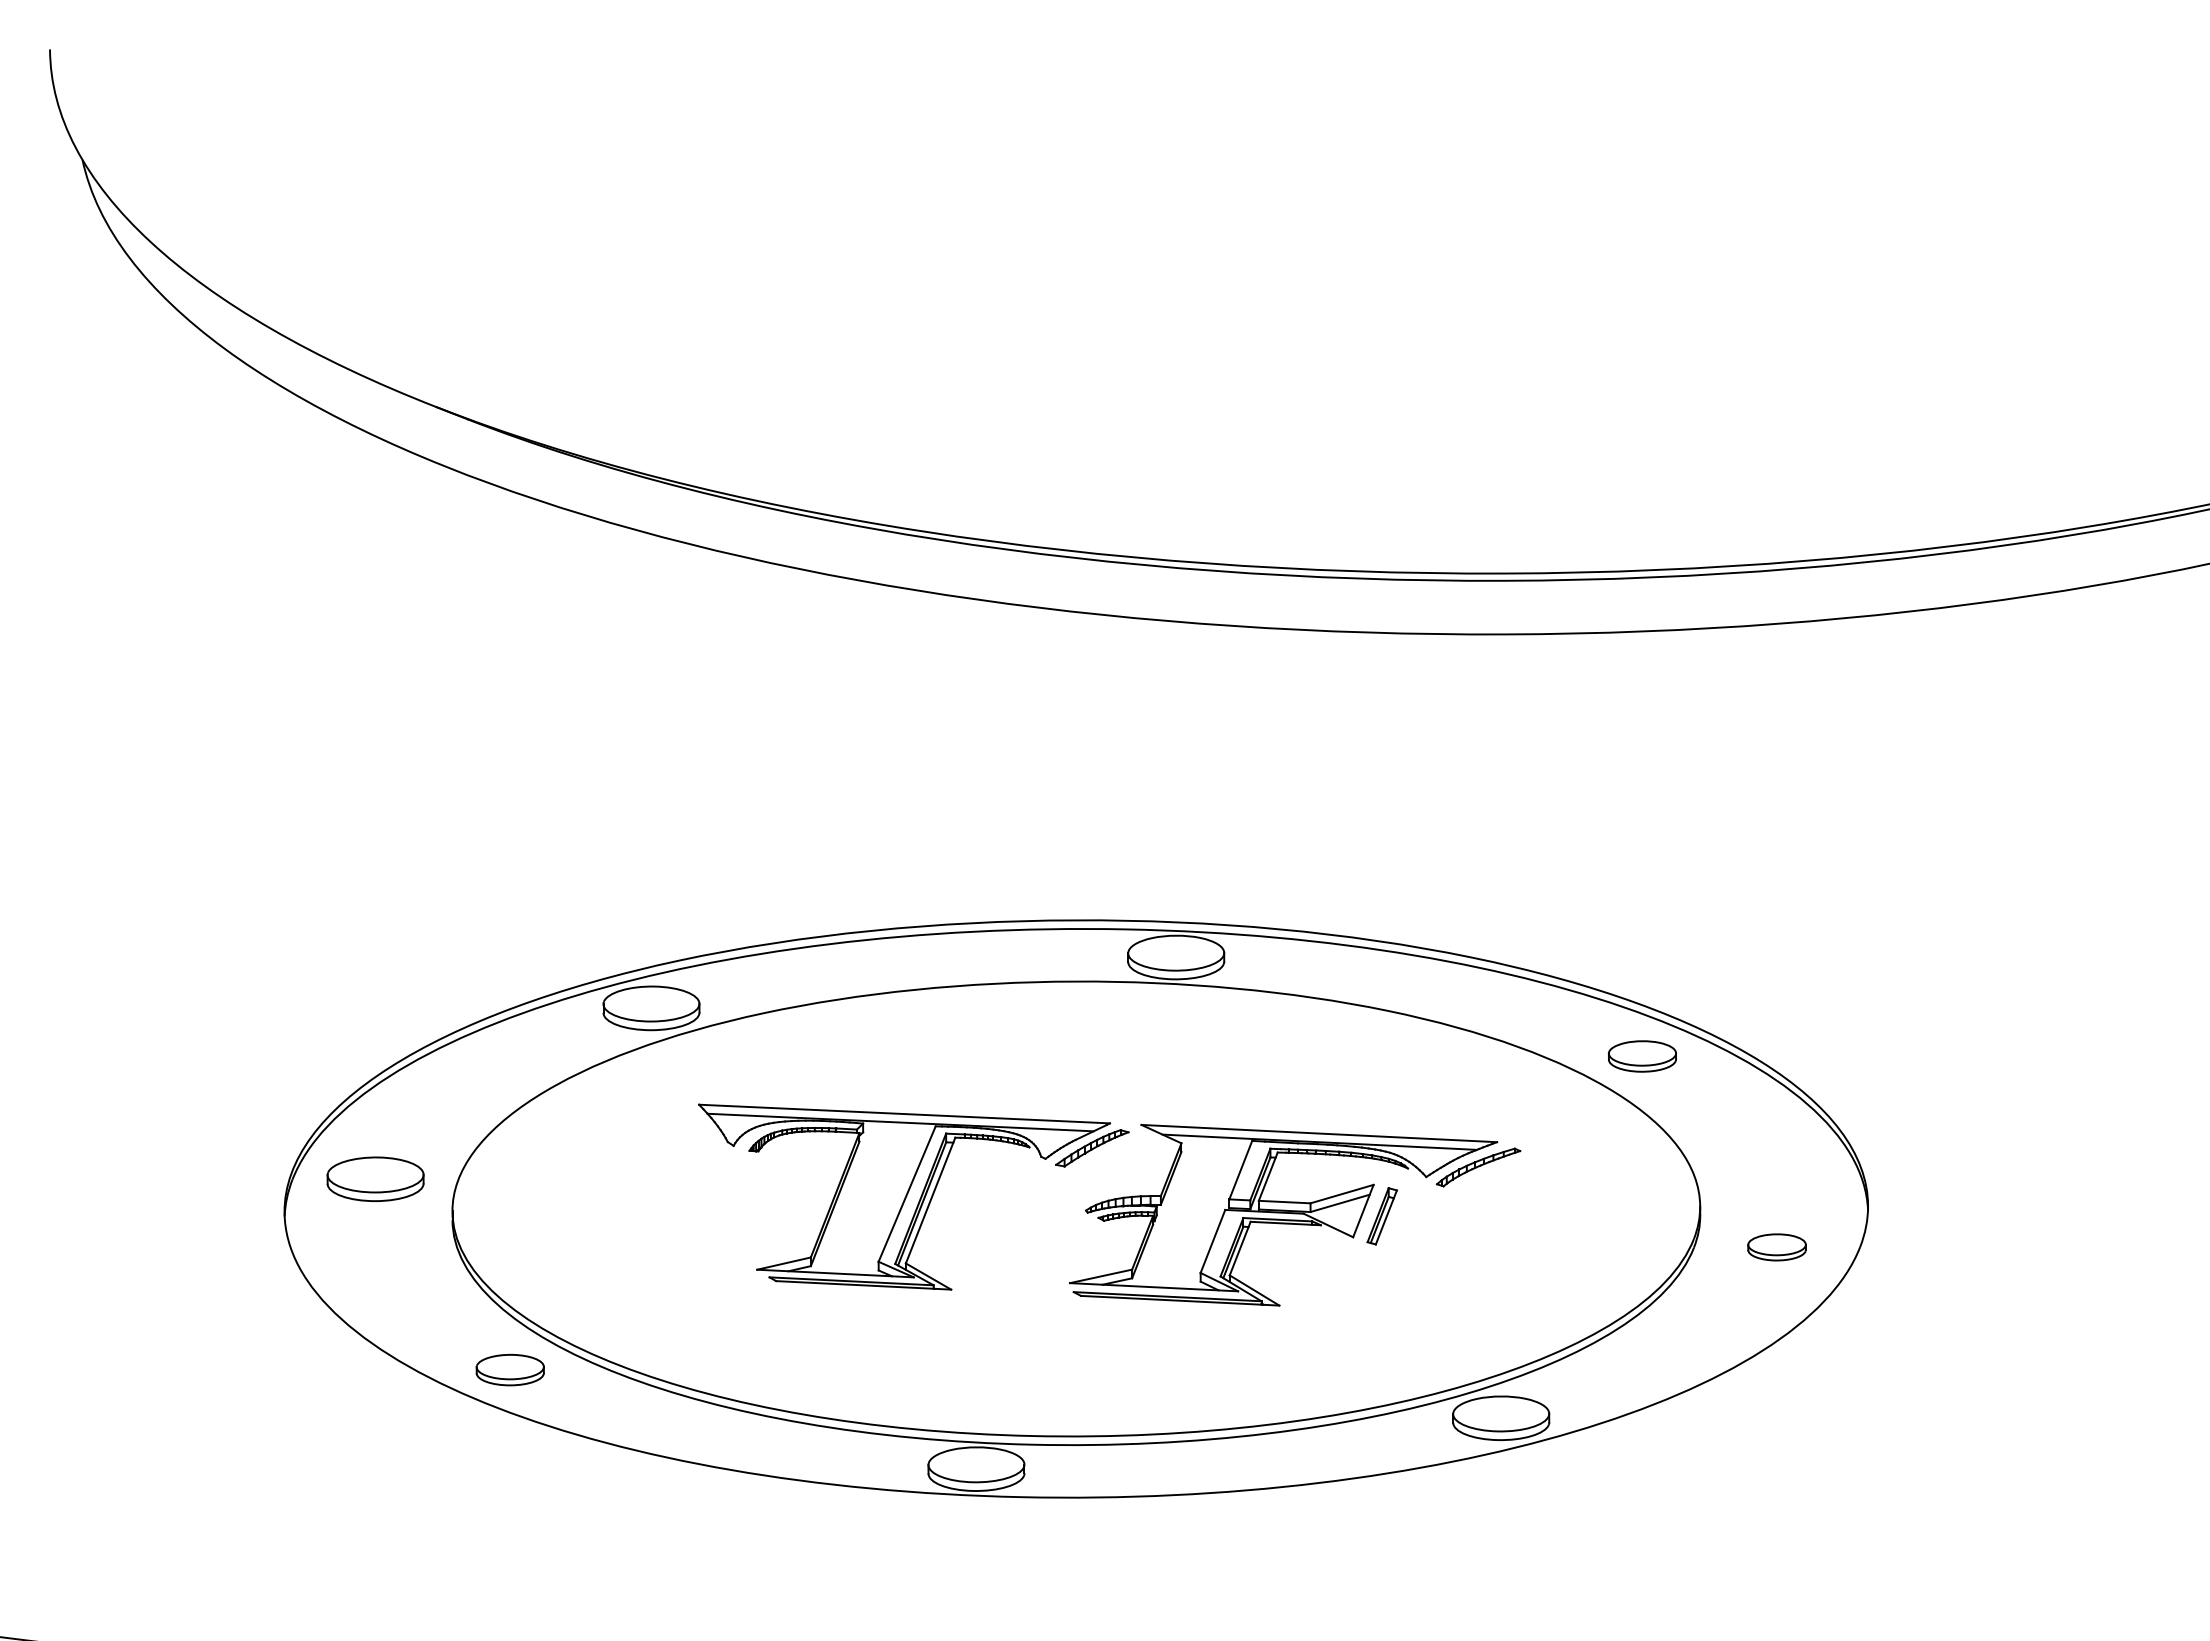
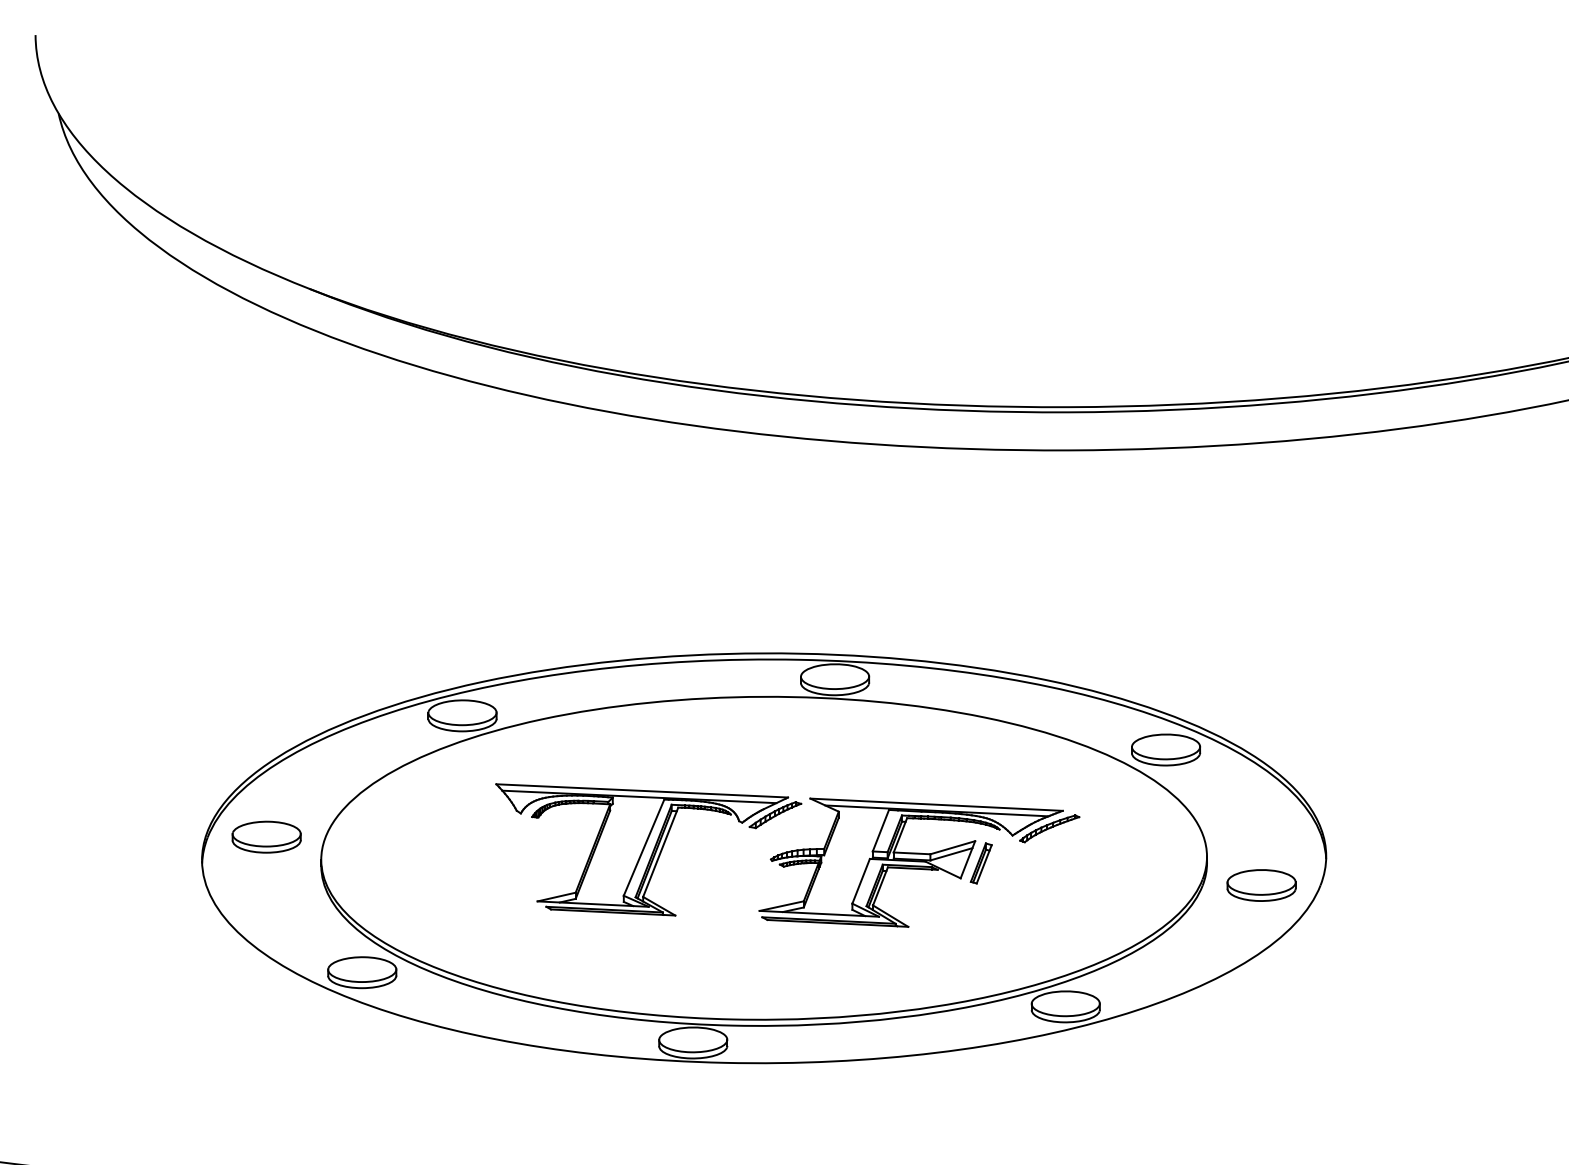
part: (1642, 1056) -> (1166, 750), size x1.43
part: (1776, 1247) -> (1261, 885), size x1.67
part: (510, 1369) -> (362, 972), size x1.43

